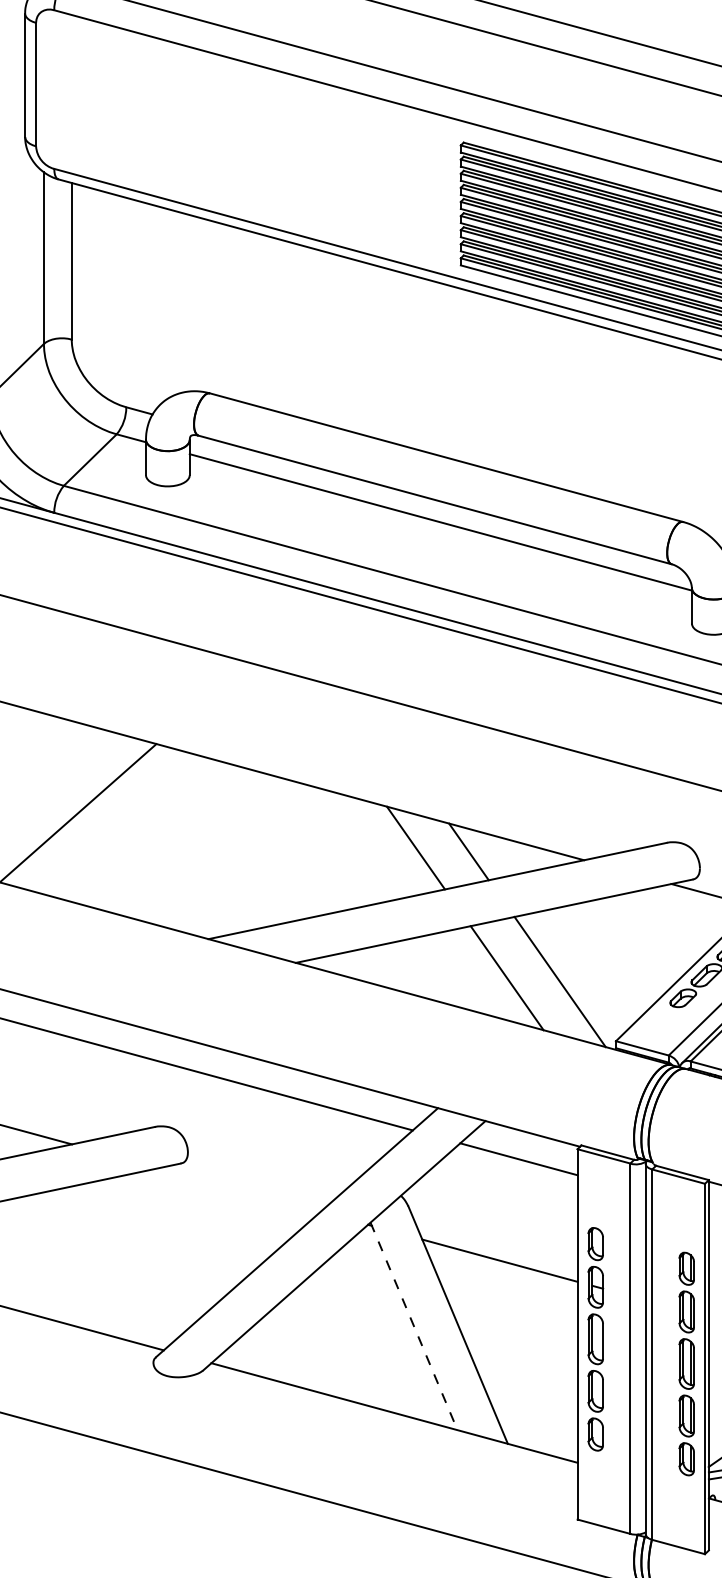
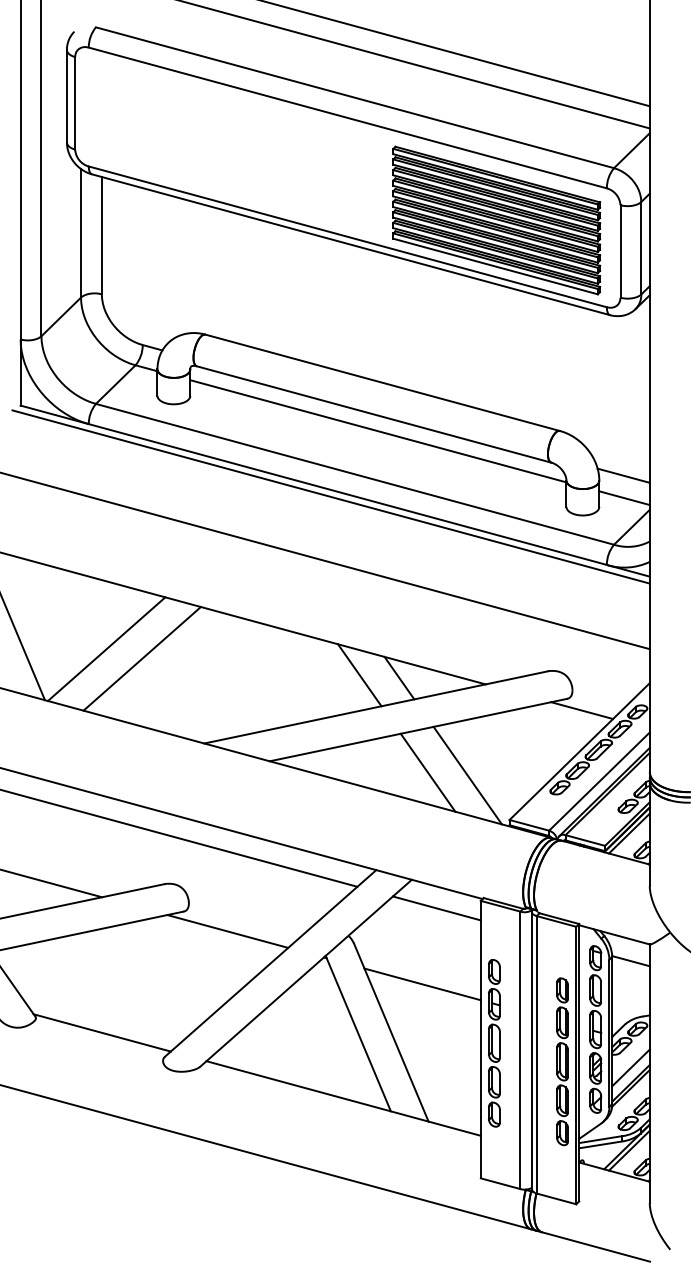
line: (124, 825) -> (141, 658), added
line: (239, 1190) -> (227, 931), added
line: (414, 1327) -> (358, 1034), dashed -> solid

